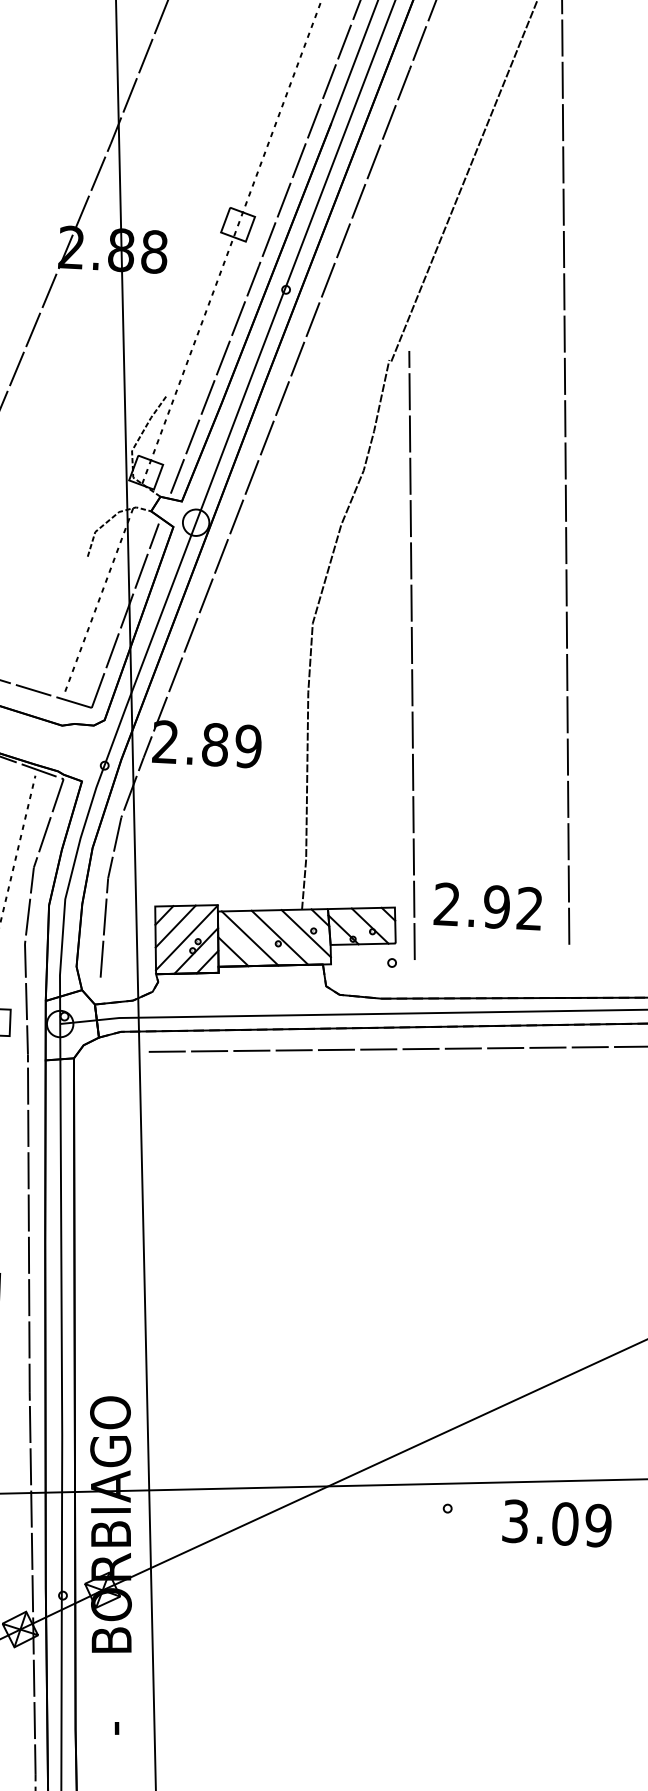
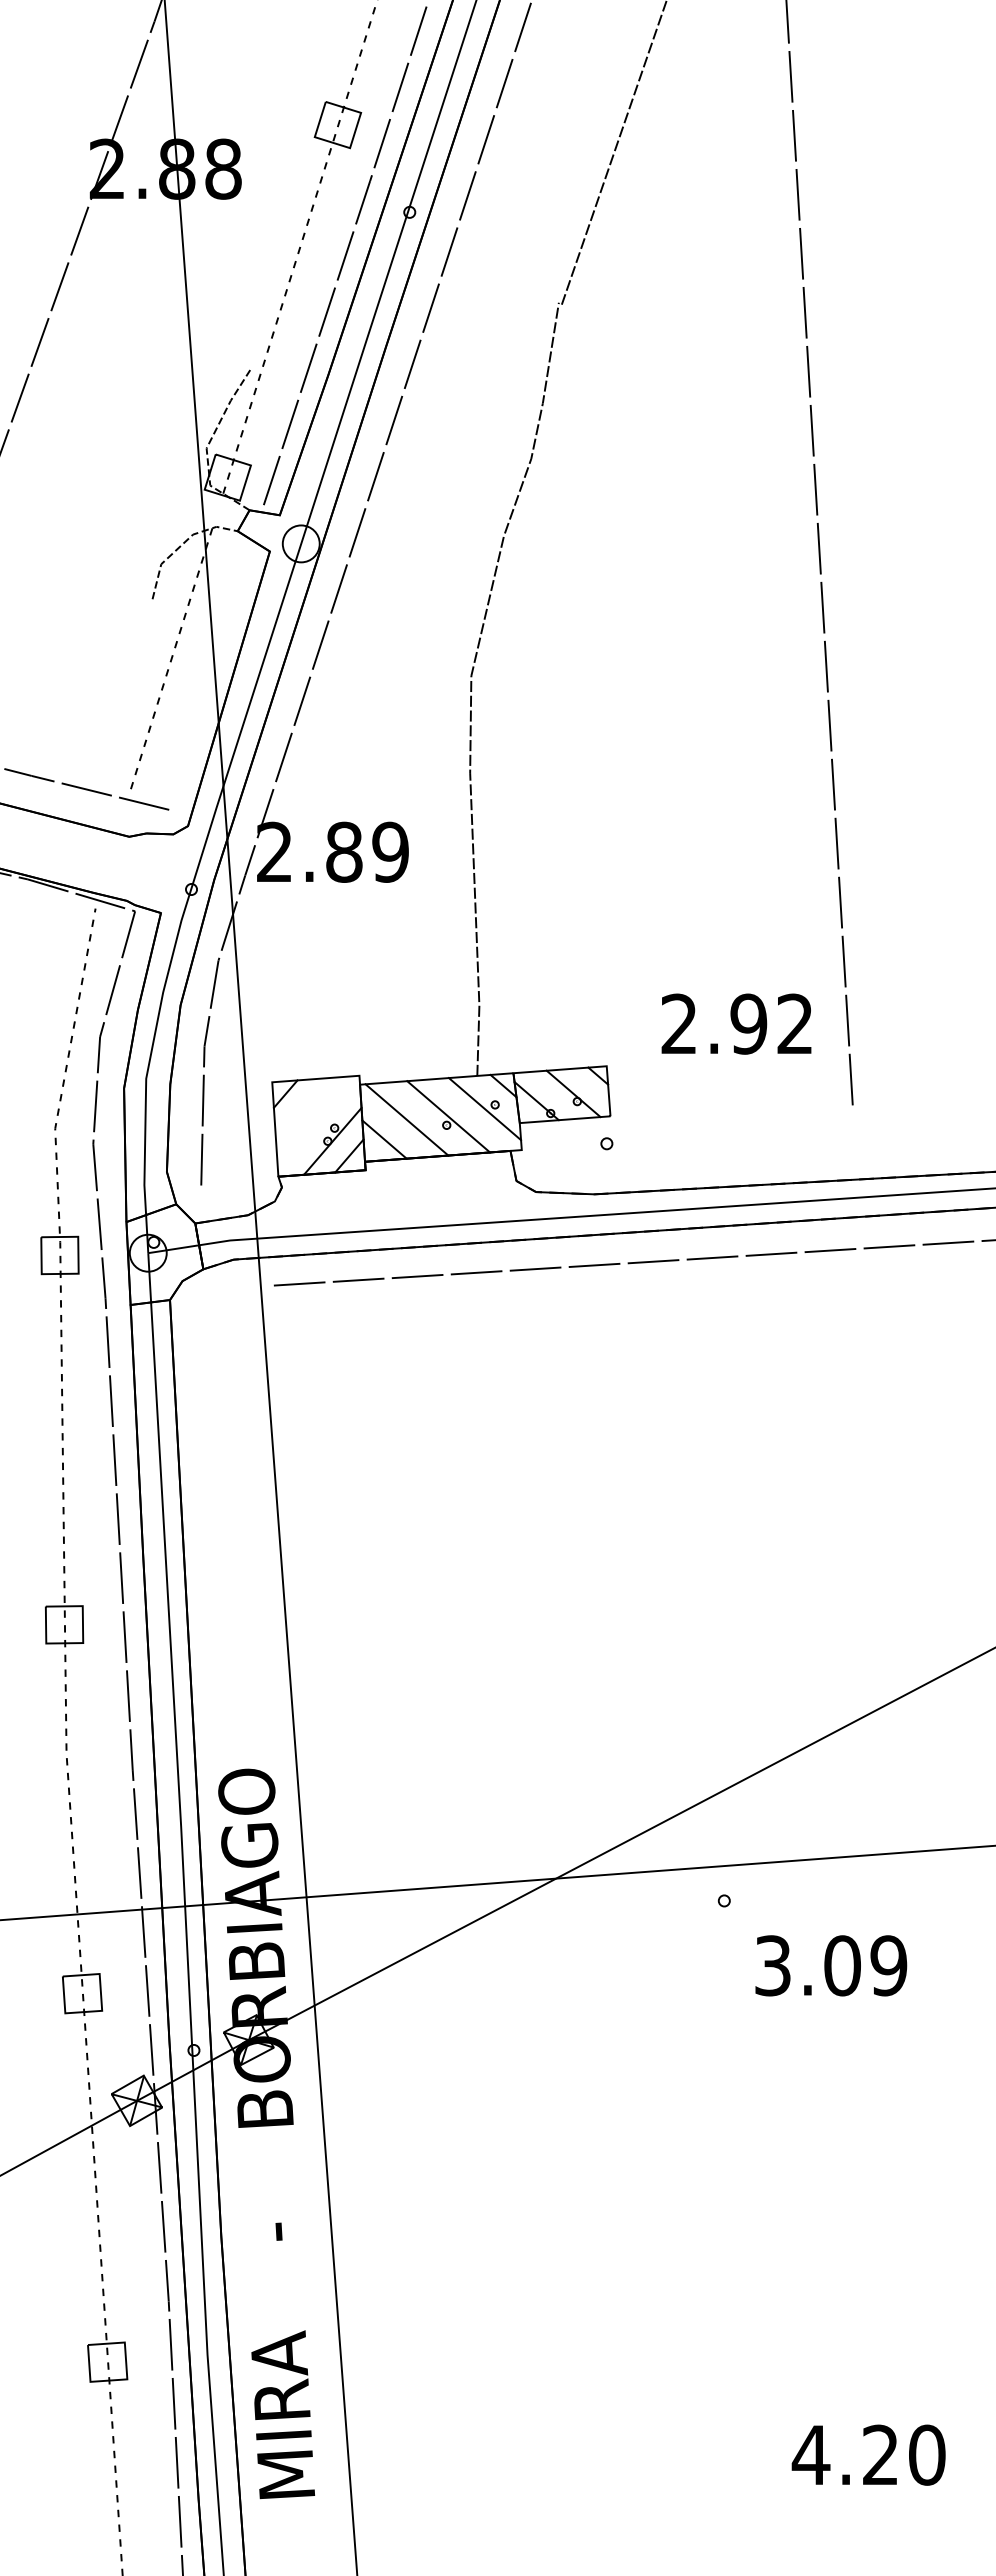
line: (125, 615) -> (209, 678), removed
line: (412, 655) -> (612, 713), removed
text: (488, 906) -> (736, 1023), moved
line: (175, 926) -> (301, 1108), removed
line: (186, 937) -> (318, 1123), removed
text: (557, 1523) -> (831, 1965), moved

